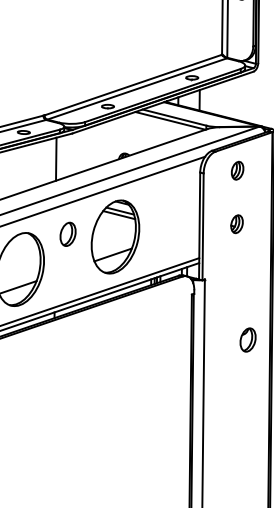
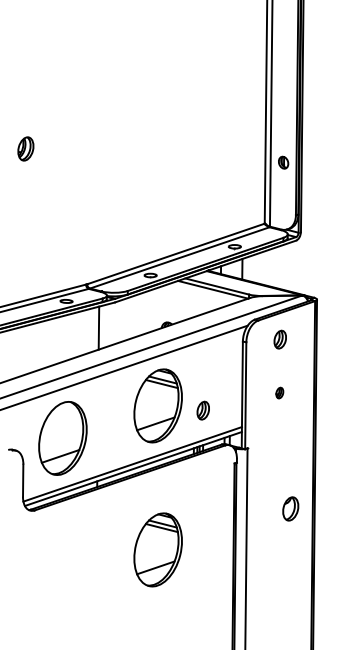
part: (236, 223) -> (279, 392), size x0.6
part: (67, 233) -> (110, 402), removed
part: (159, 241) -> (202, 410), added
part: (114, 380) -> (157, 549), added

